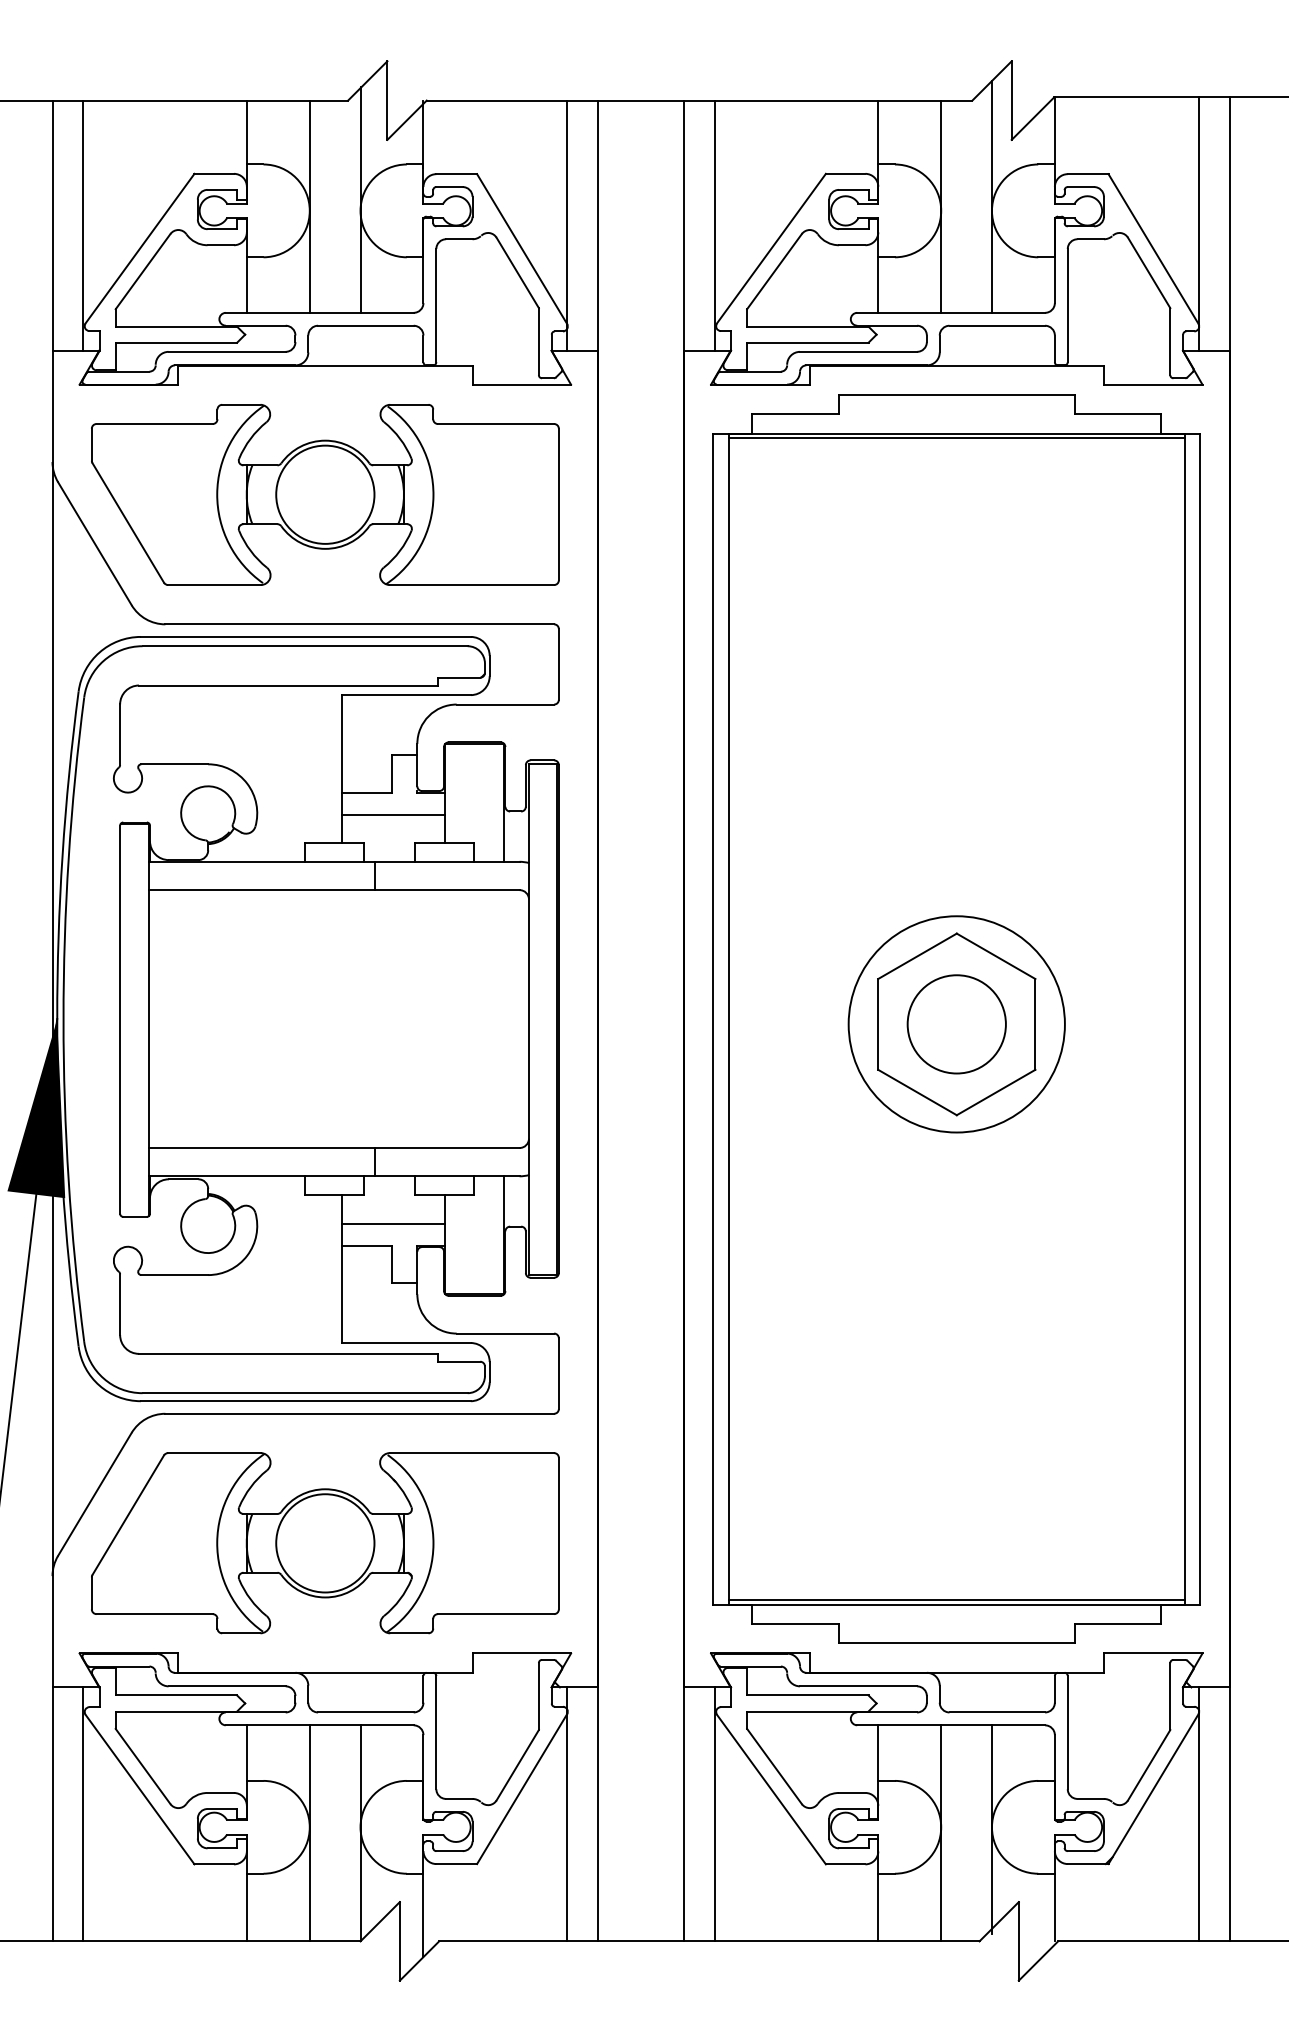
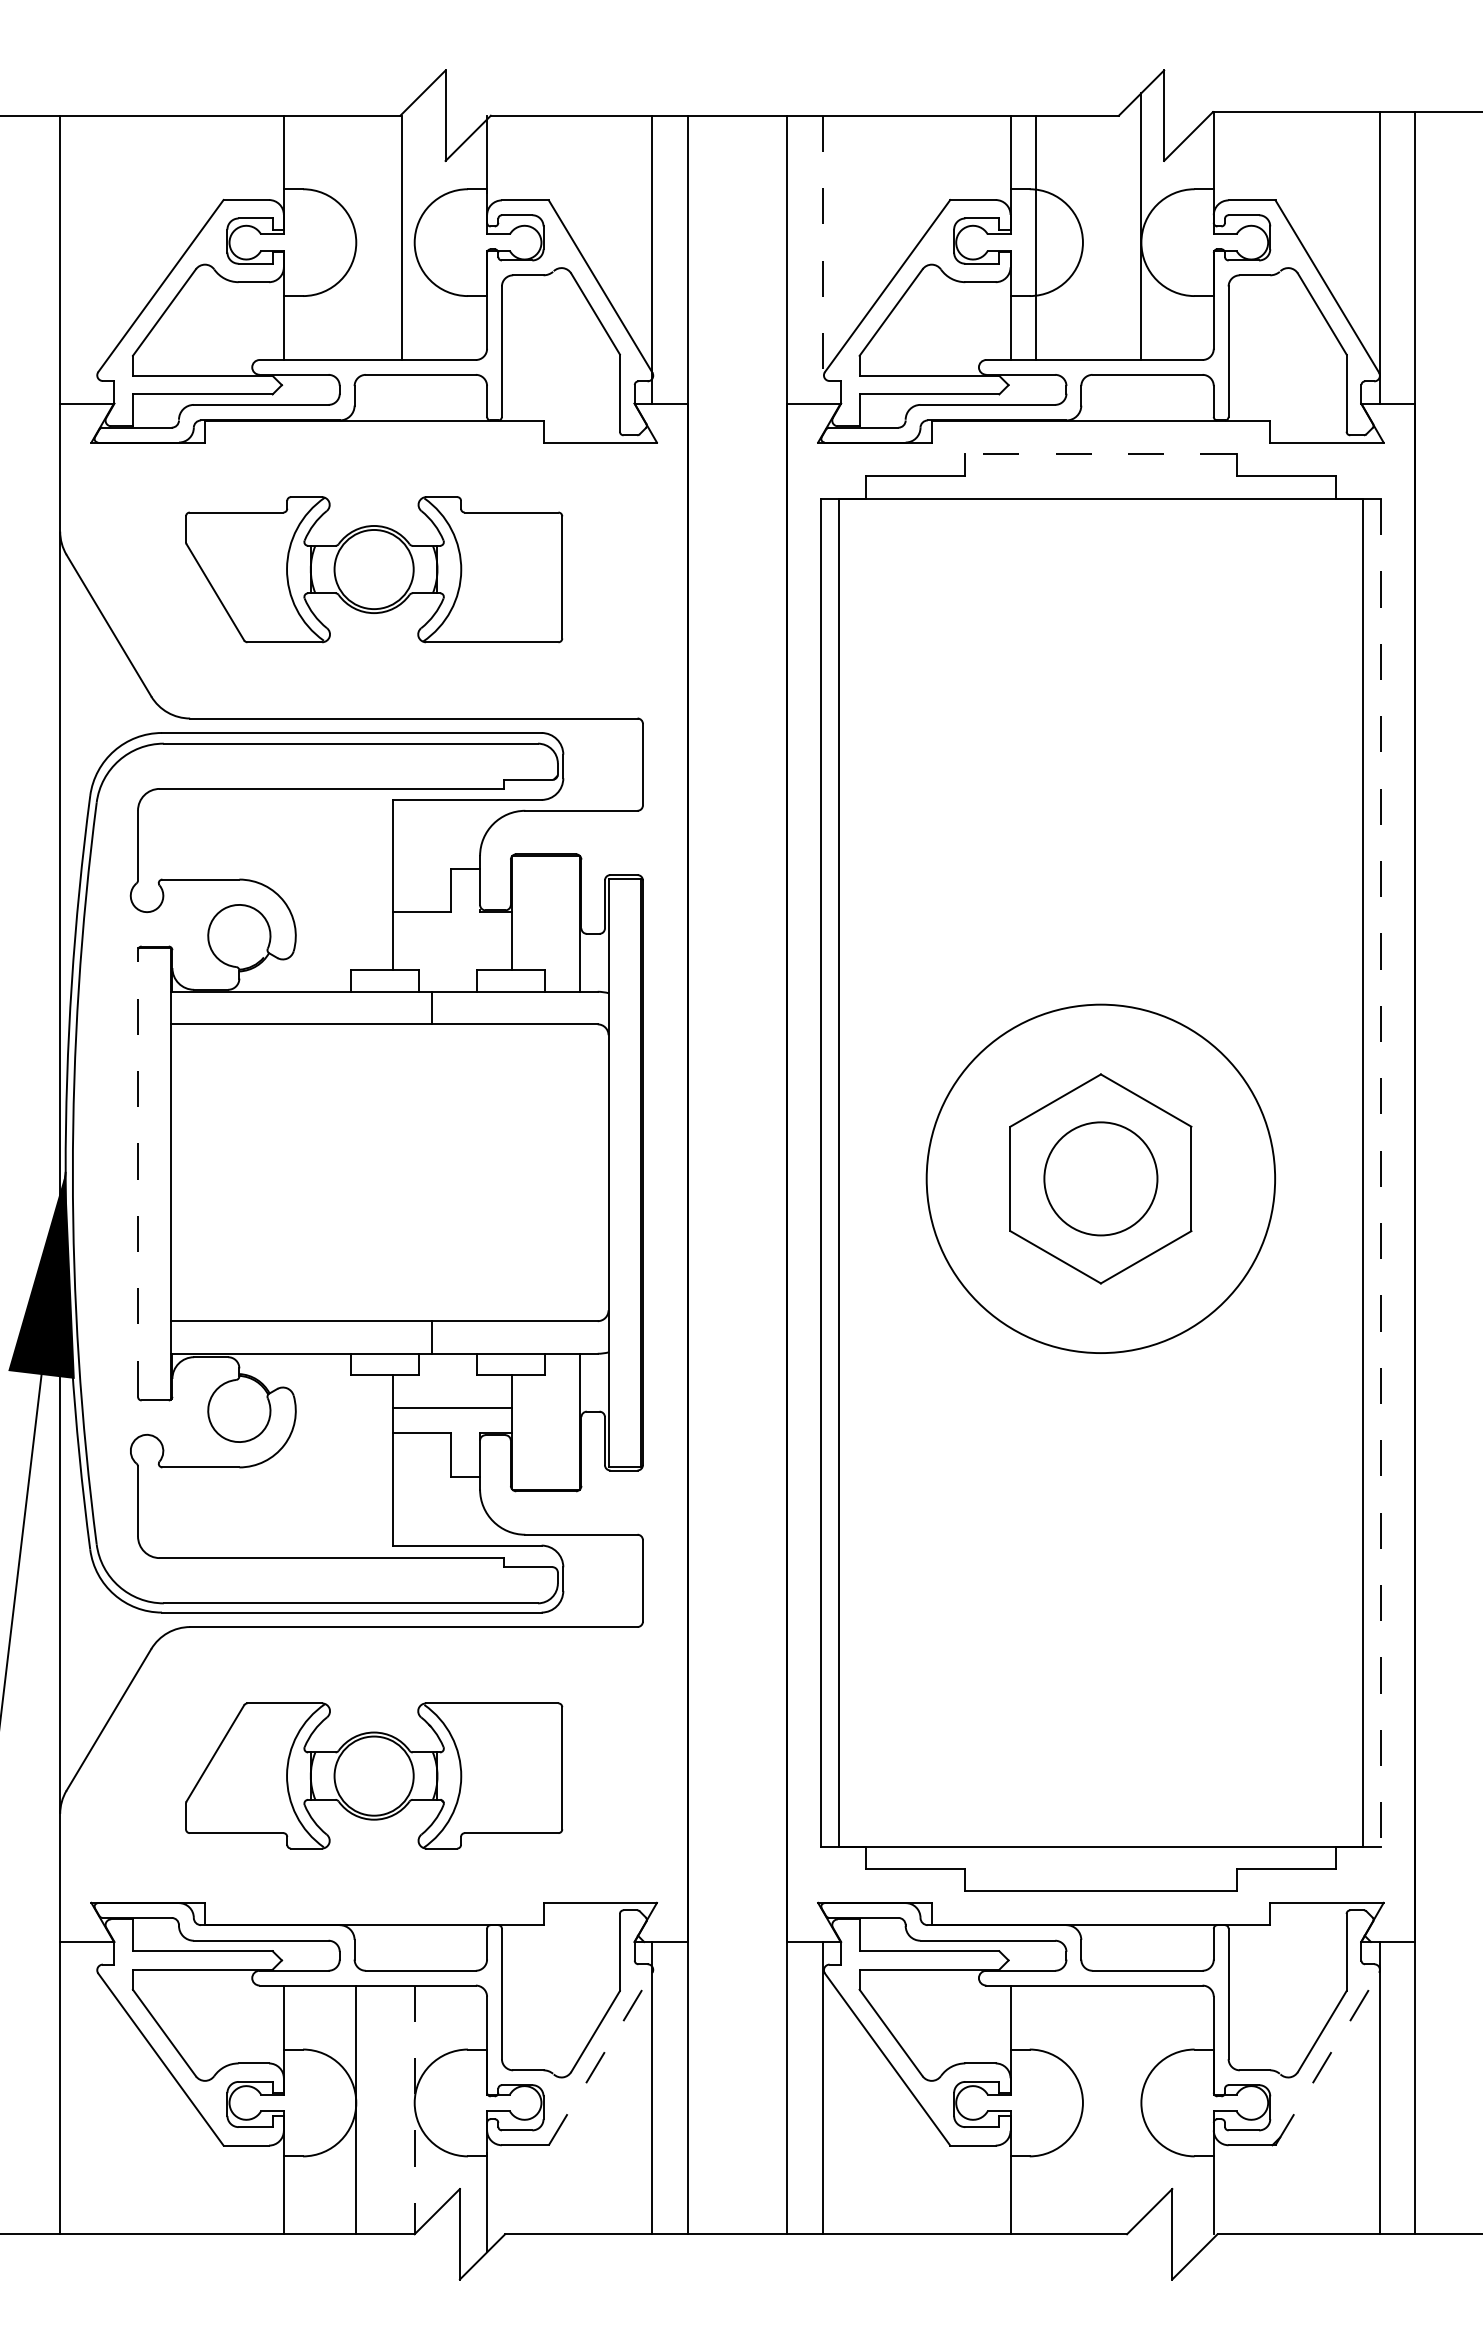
line: (360, 199) -> (414, 229), removed
line: (309, 206) -> (402, 237), moved
line: (940, 206) -> (1035, 237), moved
line: (83, 225) -> (95, 259), removed
line: (714, 225) -> (822, 259), solid -> dashed
line: (956, 394) -> (1100, 454), solid -> dashed
line: (956, 438) -> (1100, 504), removed
part: (324, 494) -> (373, 569), size x0.7
line: (393, 814) -> (452, 937), removed
line: (1200, 1018) -> (1381, 1172), solid -> dashed
line: (120, 1019) -> (138, 1173), solid -> dashed
circle: (956, 1024) -> (1100, 1178), size x1.4
part: (324, 1542) -> (373, 1775), size x0.7
line: (956, 1600) -> (1100, 1841), removed
line: (521, 1789) -> (600, 2059), solid -> dashed
line: (1153, 1789) -> (1327, 2059), solid -> dashed
line: (83, 1813) -> (95, 2087), removed
line: (992, 1829) -> (1141, 2105), removed
line: (940, 1832) -> (1082, 2109), removed
line: (360, 1833) -> (414, 2110), solid -> dashed

